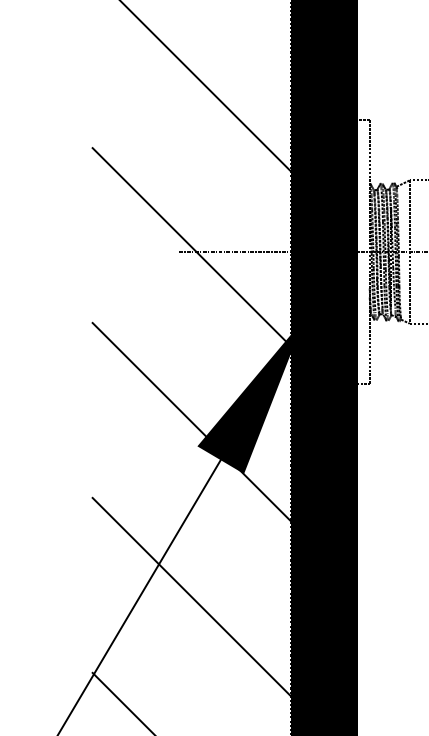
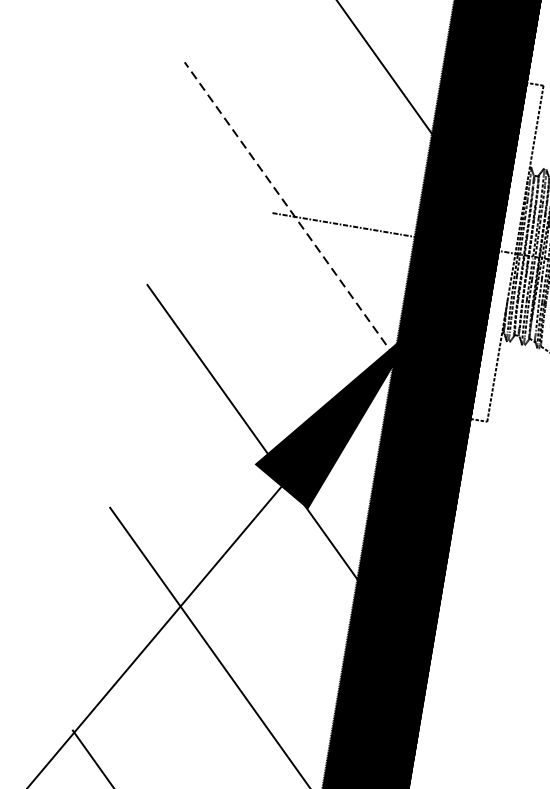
line: (191, 247) -> (289, 209), solid -> dashed

